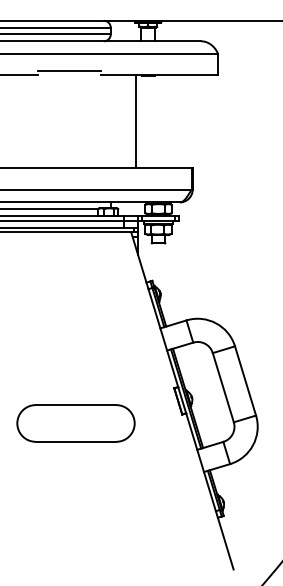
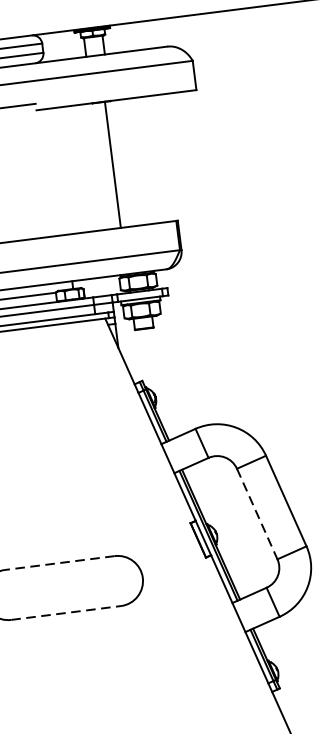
line: (135, 121) -> (112, 164), moved
line: (223, 388) -> (257, 515), solid -> dashed
line: (75, 405) -> (59, 563), solid -> dashed
line: (76, 441) -> (66, 612), solid -> dashed

